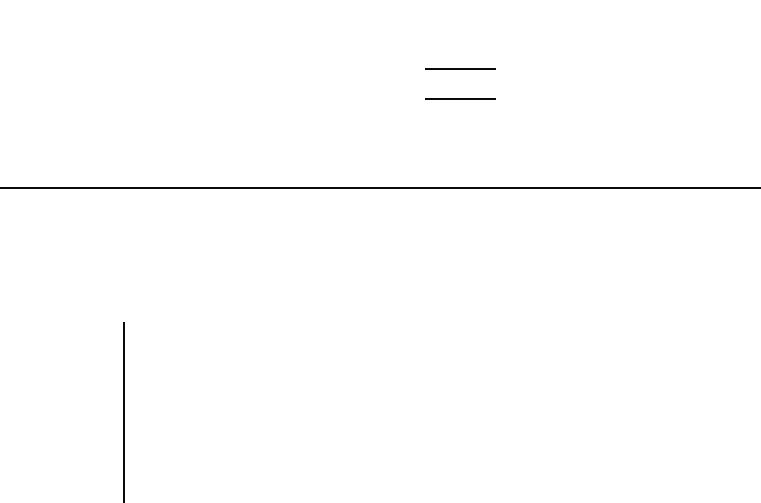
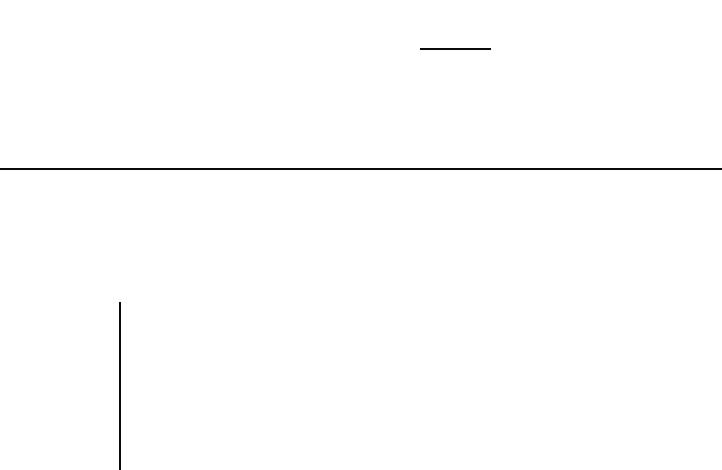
line: (460, 98) -> (455, 78), removed

